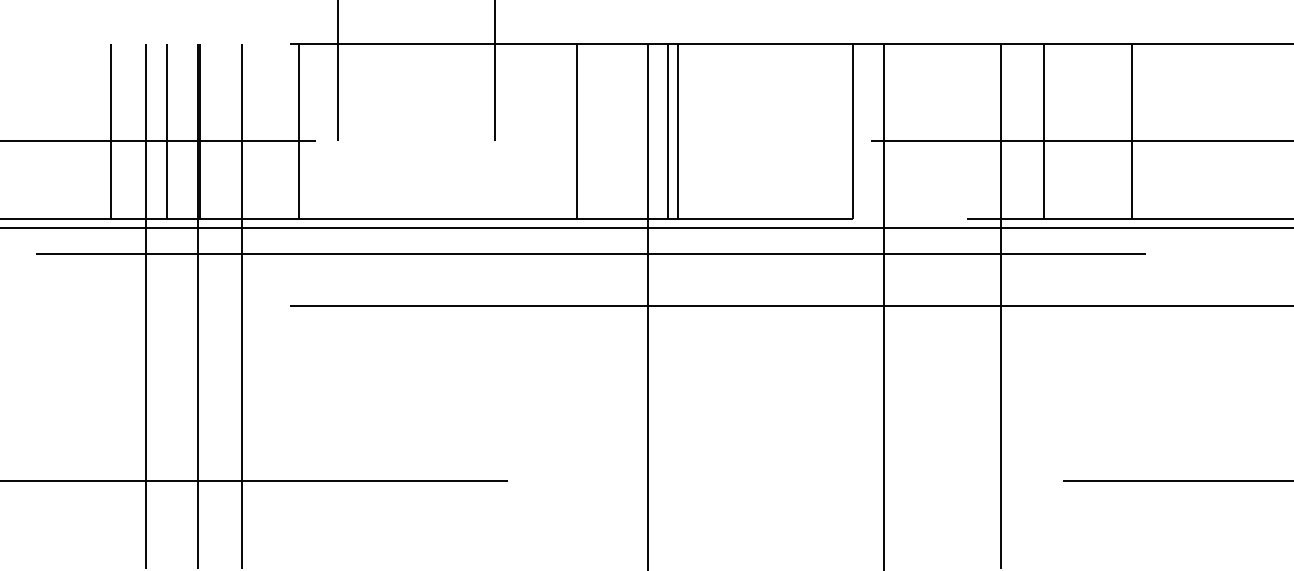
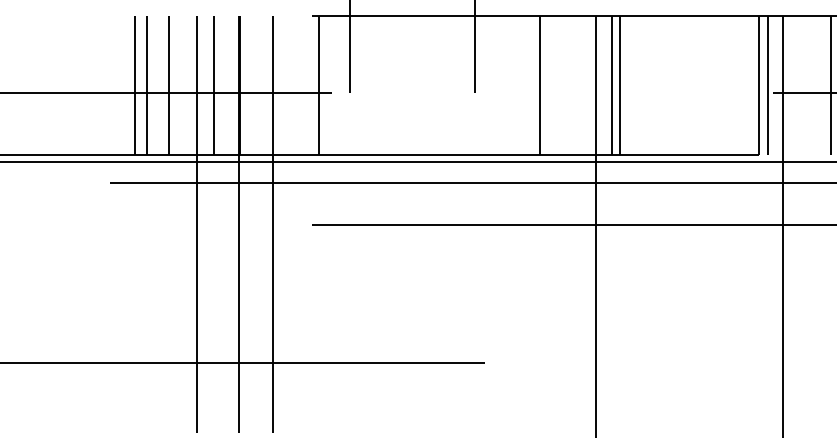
line: (67, 131) -> (134, 85), added
line: (83, 131) -> (147, 85), added
line: (863, 131) -> (767, 85), added
line: (944, 131) -> (831, 85), added

